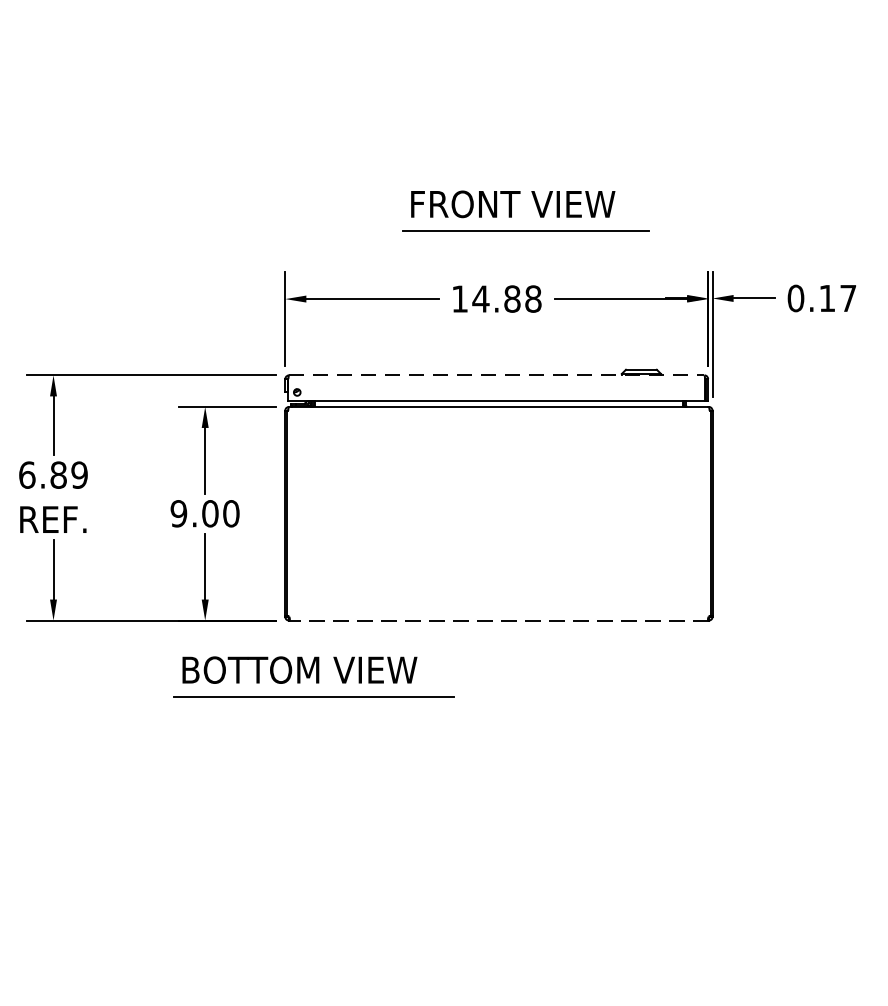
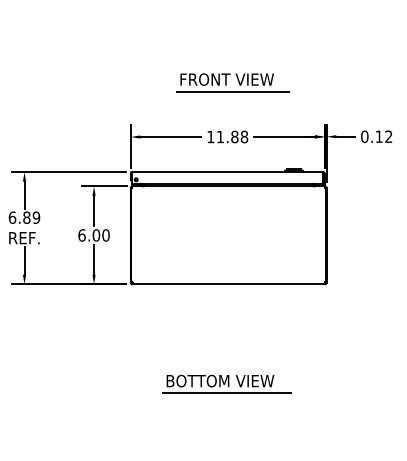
part: (524, 210) -> (232, 82), moved
text: (847, 297) -> (388, 136), 0.17 -> 0.12
text: (481, 300) -> (220, 137), 14.88 -> 11.88
line: (498, 376) -> (228, 172), dashed -> solid
text: (177, 513) -> (81, 235), 9.00 -> 6.00
line: (498, 620) -> (228, 284), dashed -> solid
part: (313, 675) -> (226, 383), moved

